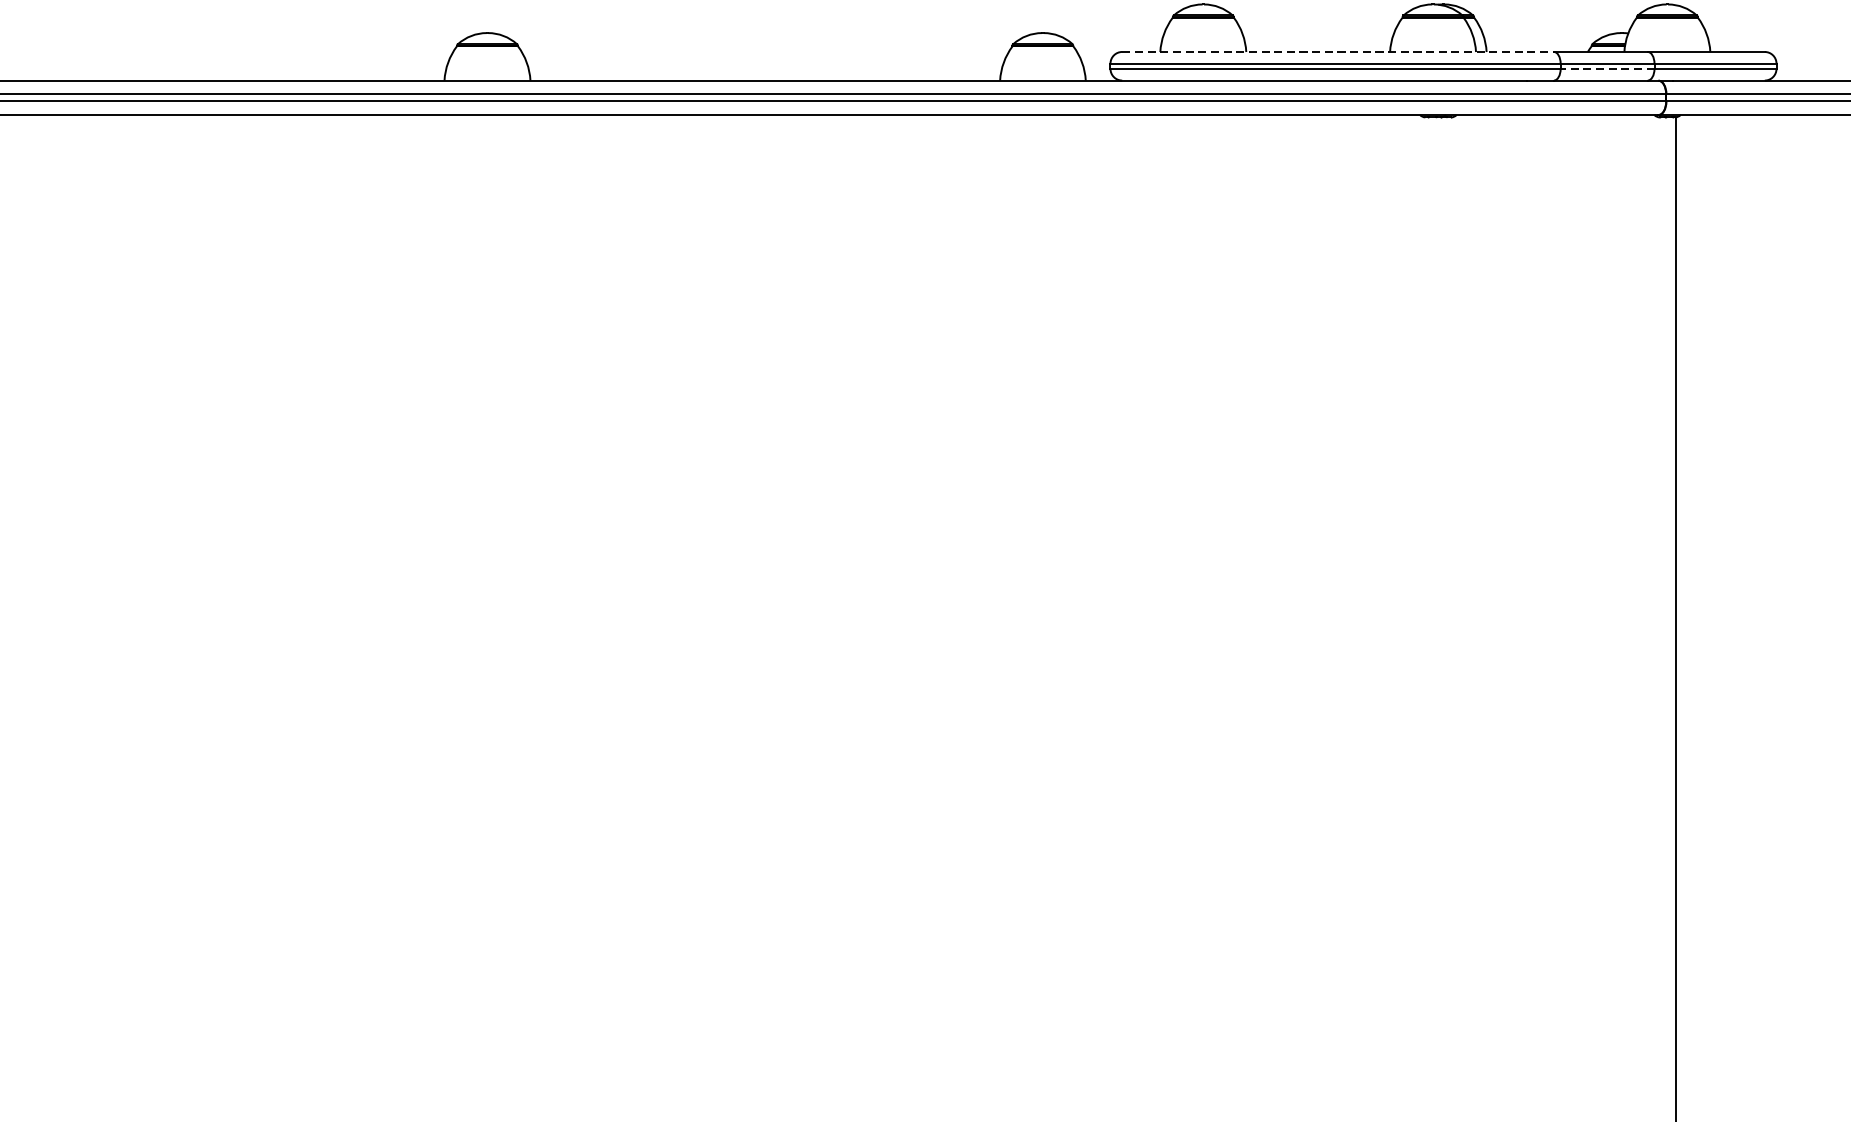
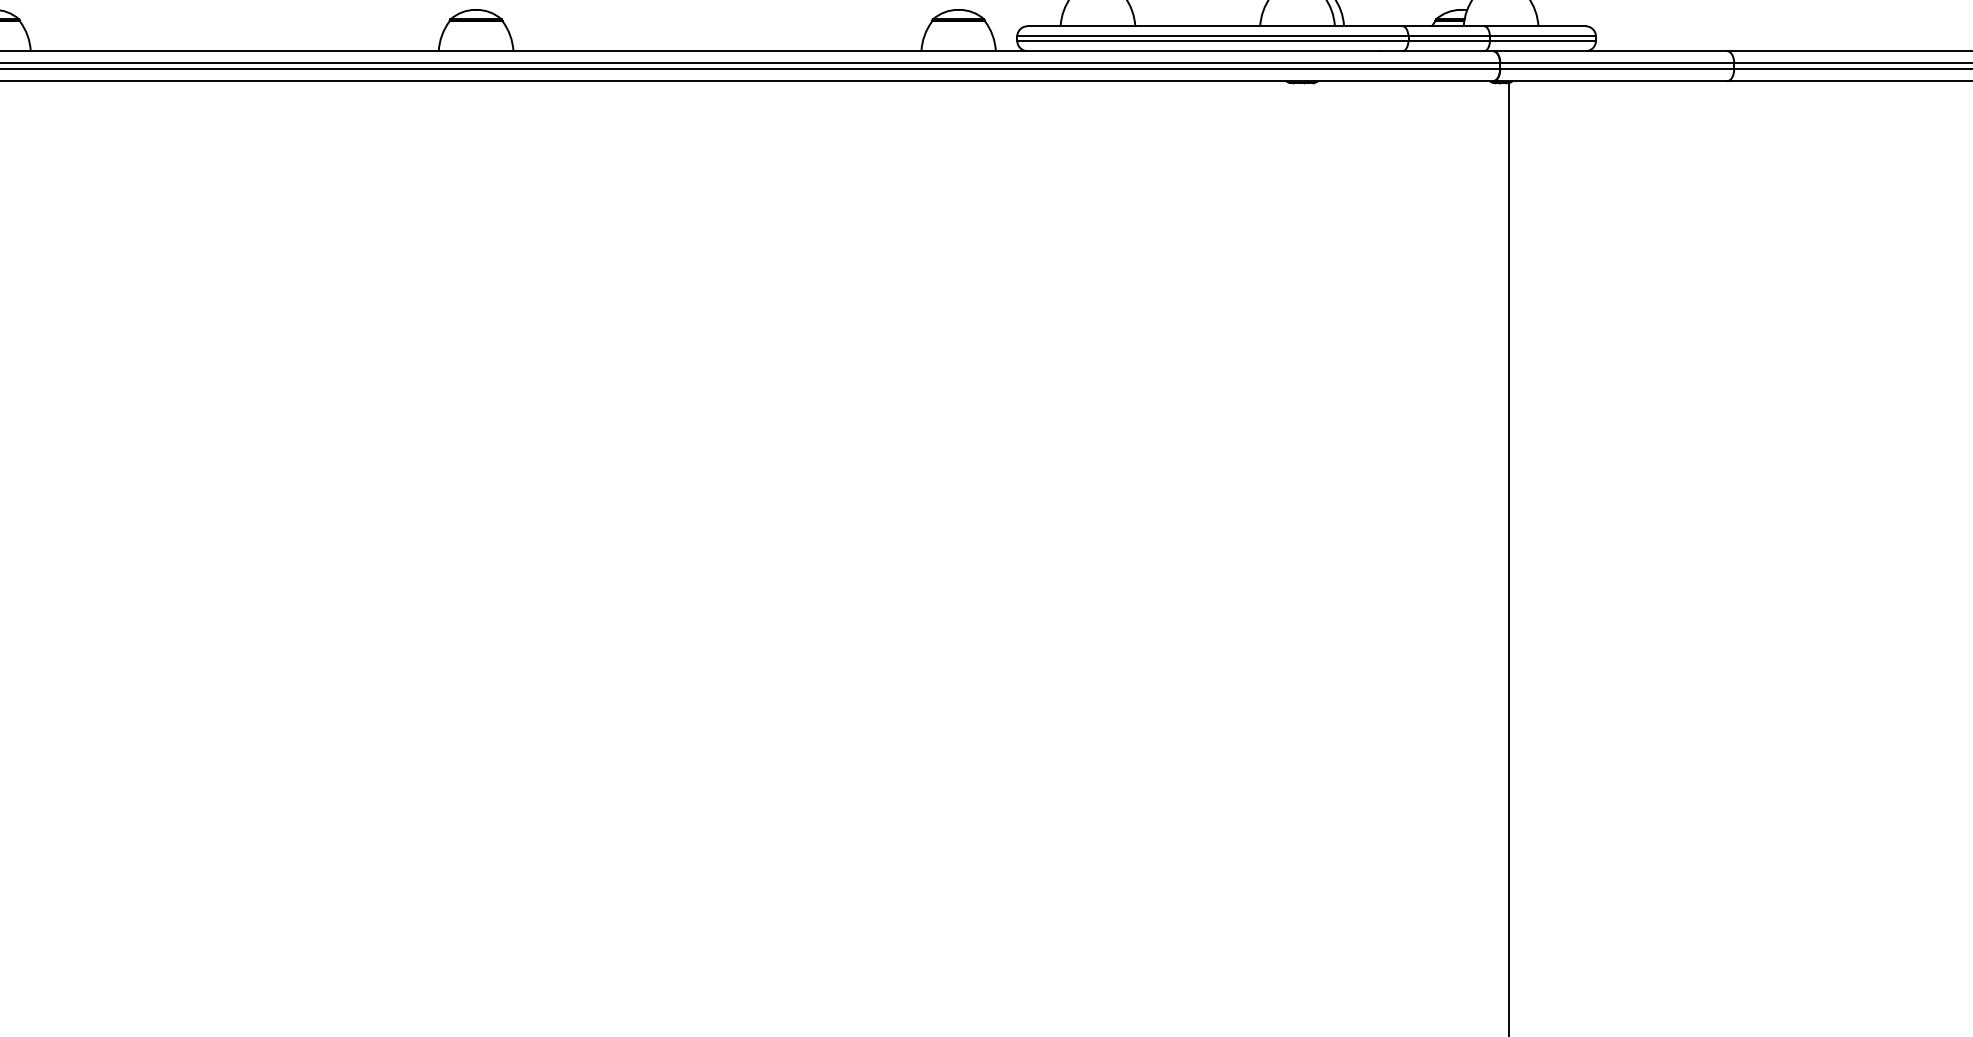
line: (1338, 52) -> (1215, 26), dashed -> solid
line: (1607, 68) -> (1449, 40), dashed -> solid

